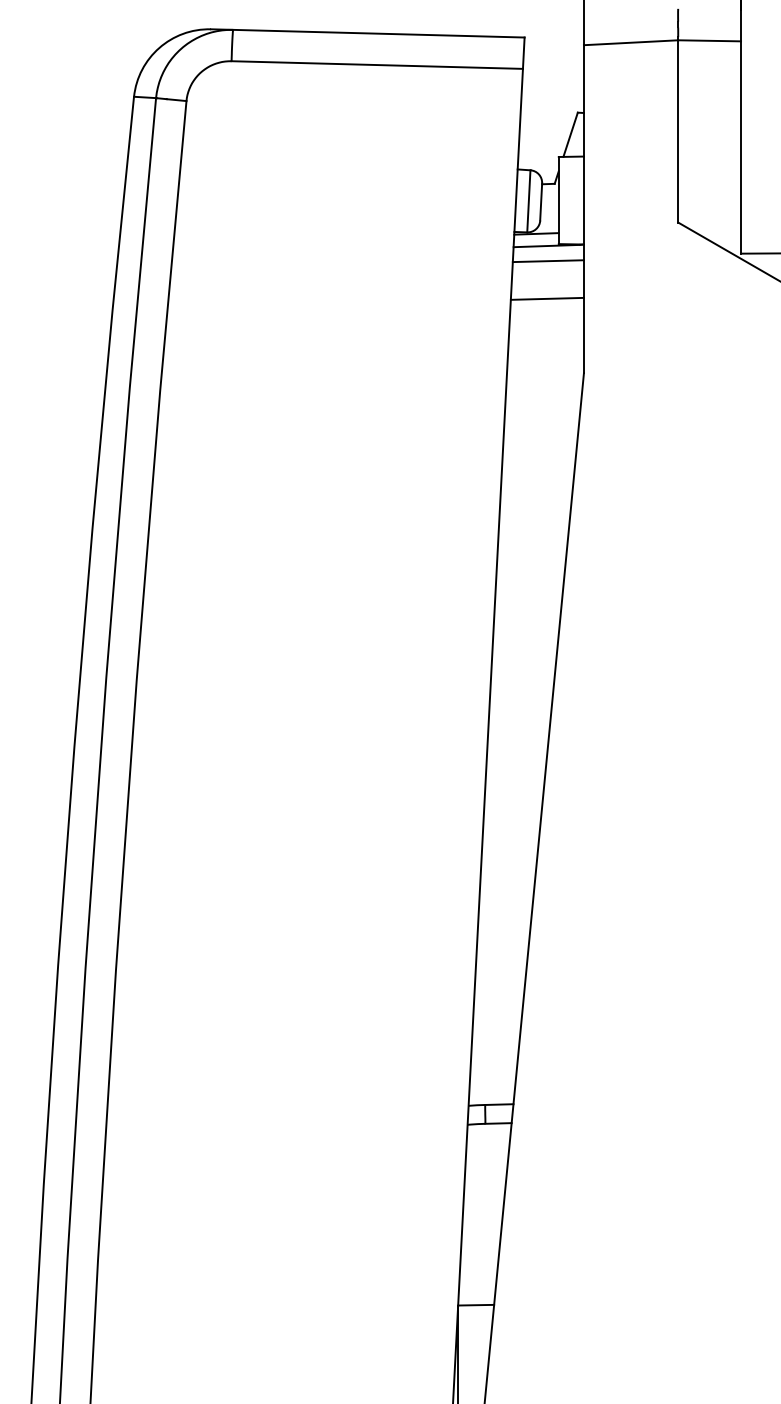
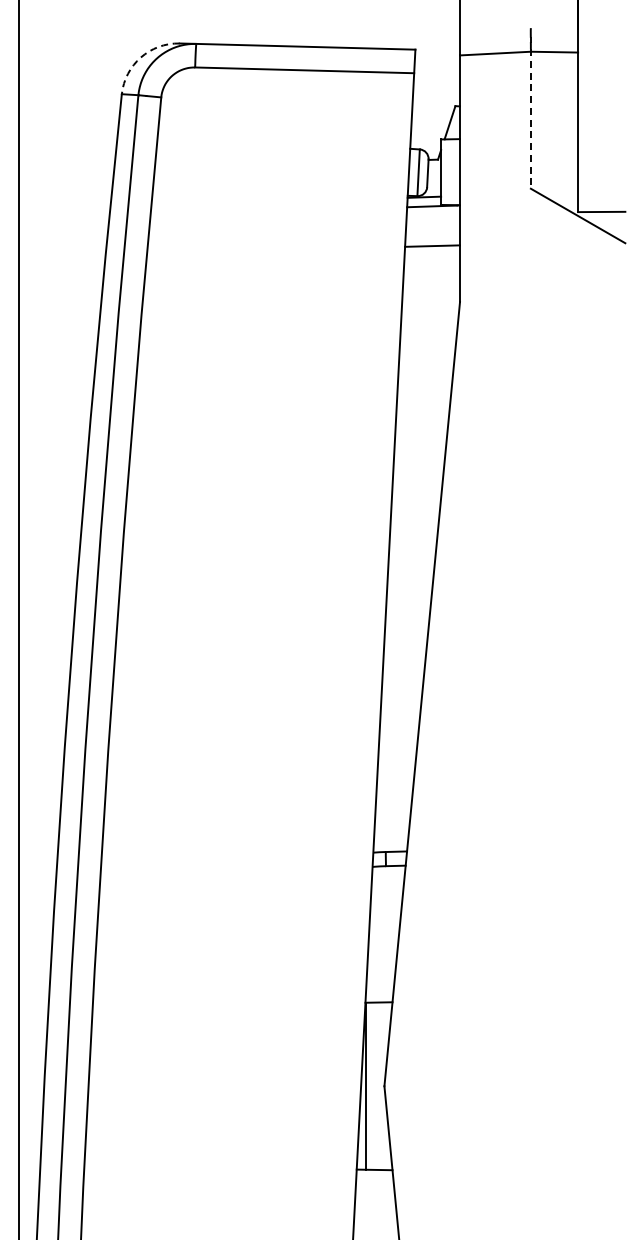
arc: (158, 47) -> (140, 57), solid -> dashed
line: (677, 130) -> (530, 119), solid -> dashed
line: (548, 260) -> (433, 217), removed

